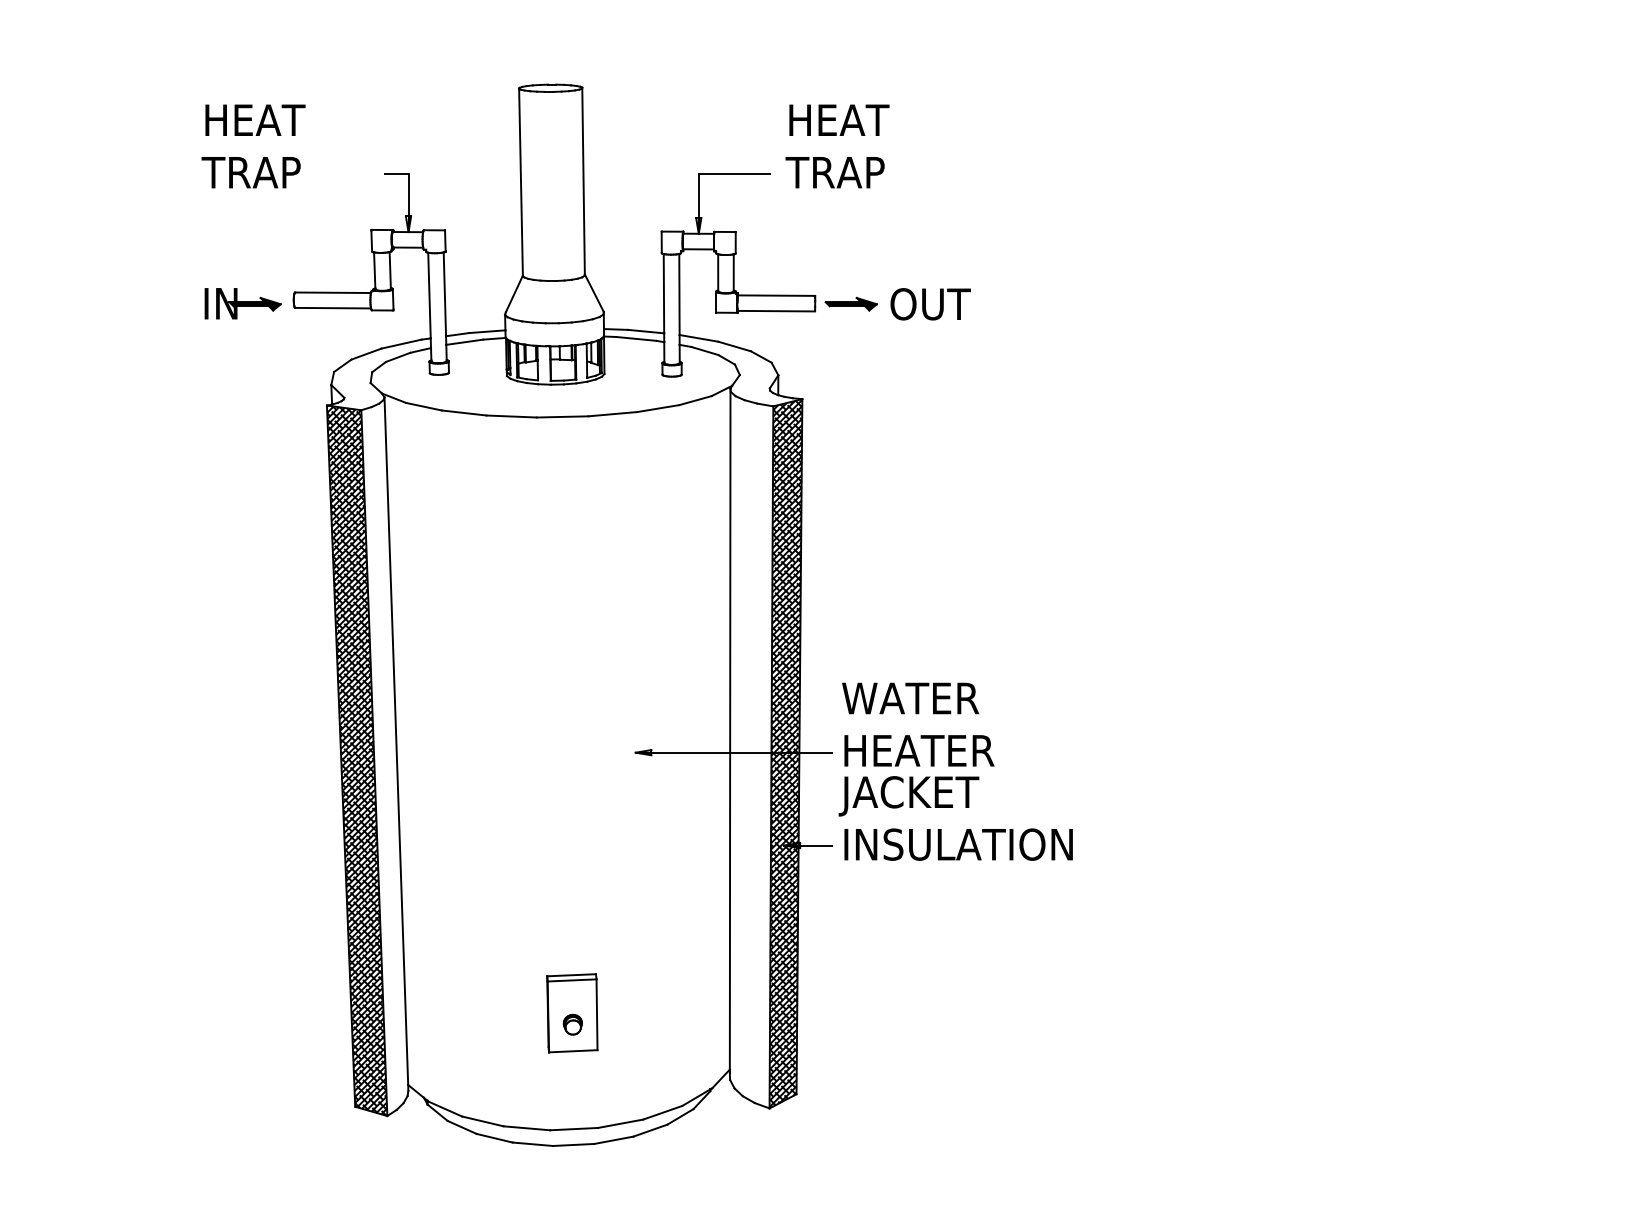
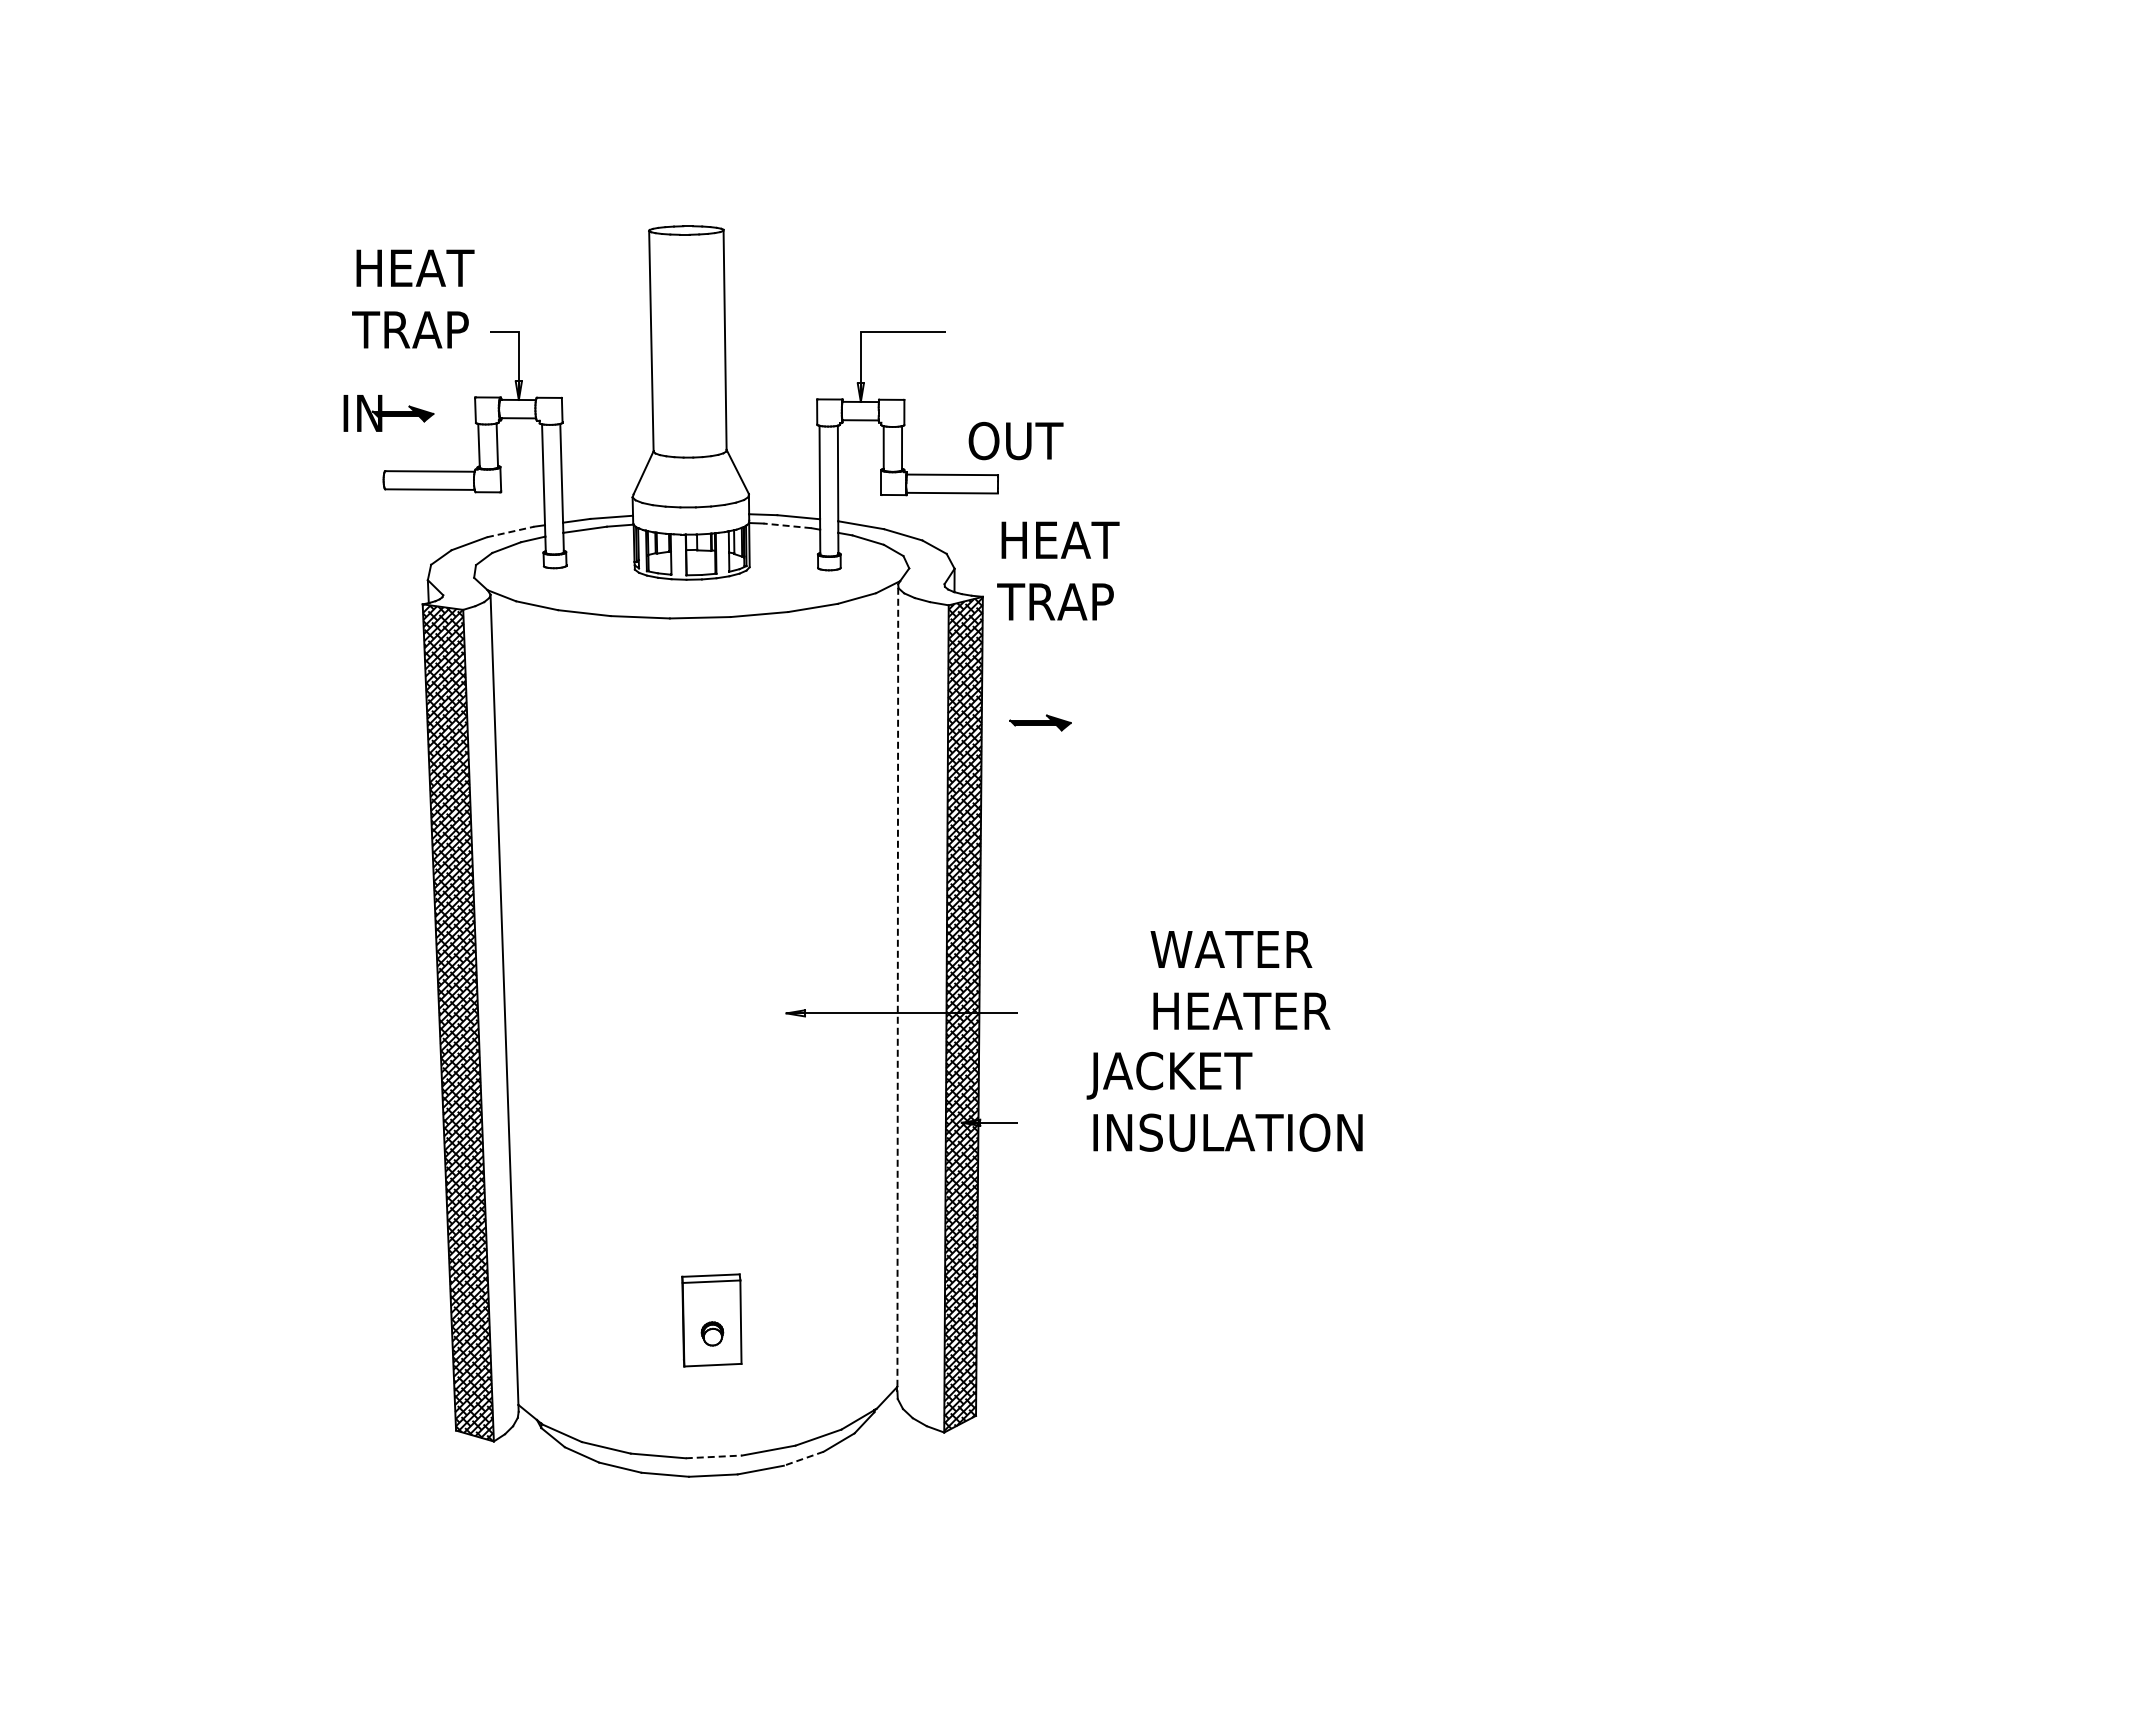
text: (253, 145) -> (413, 298), moved
text: (837, 145) -> (1058, 570), moved
part: (242, 303) -> (388, 413), moved
part: (851, 303) -> (1040, 722), moved
text: (930, 304) -> (1015, 441), moved
line: (636, 338) -> (787, 525), solid -> dashed
line: (402, 343) -> (511, 531), solid -> dashed
text: (918, 724) -> (1240, 980), moved
line: (729, 729) -> (897, 985), solid -> dashed
text: (955, 818) -> (1224, 1101), moved
line: (574, 1128) -> (714, 1456), solid -> dashed
line: (650, 1130) -> (803, 1458), solid -> dashed

